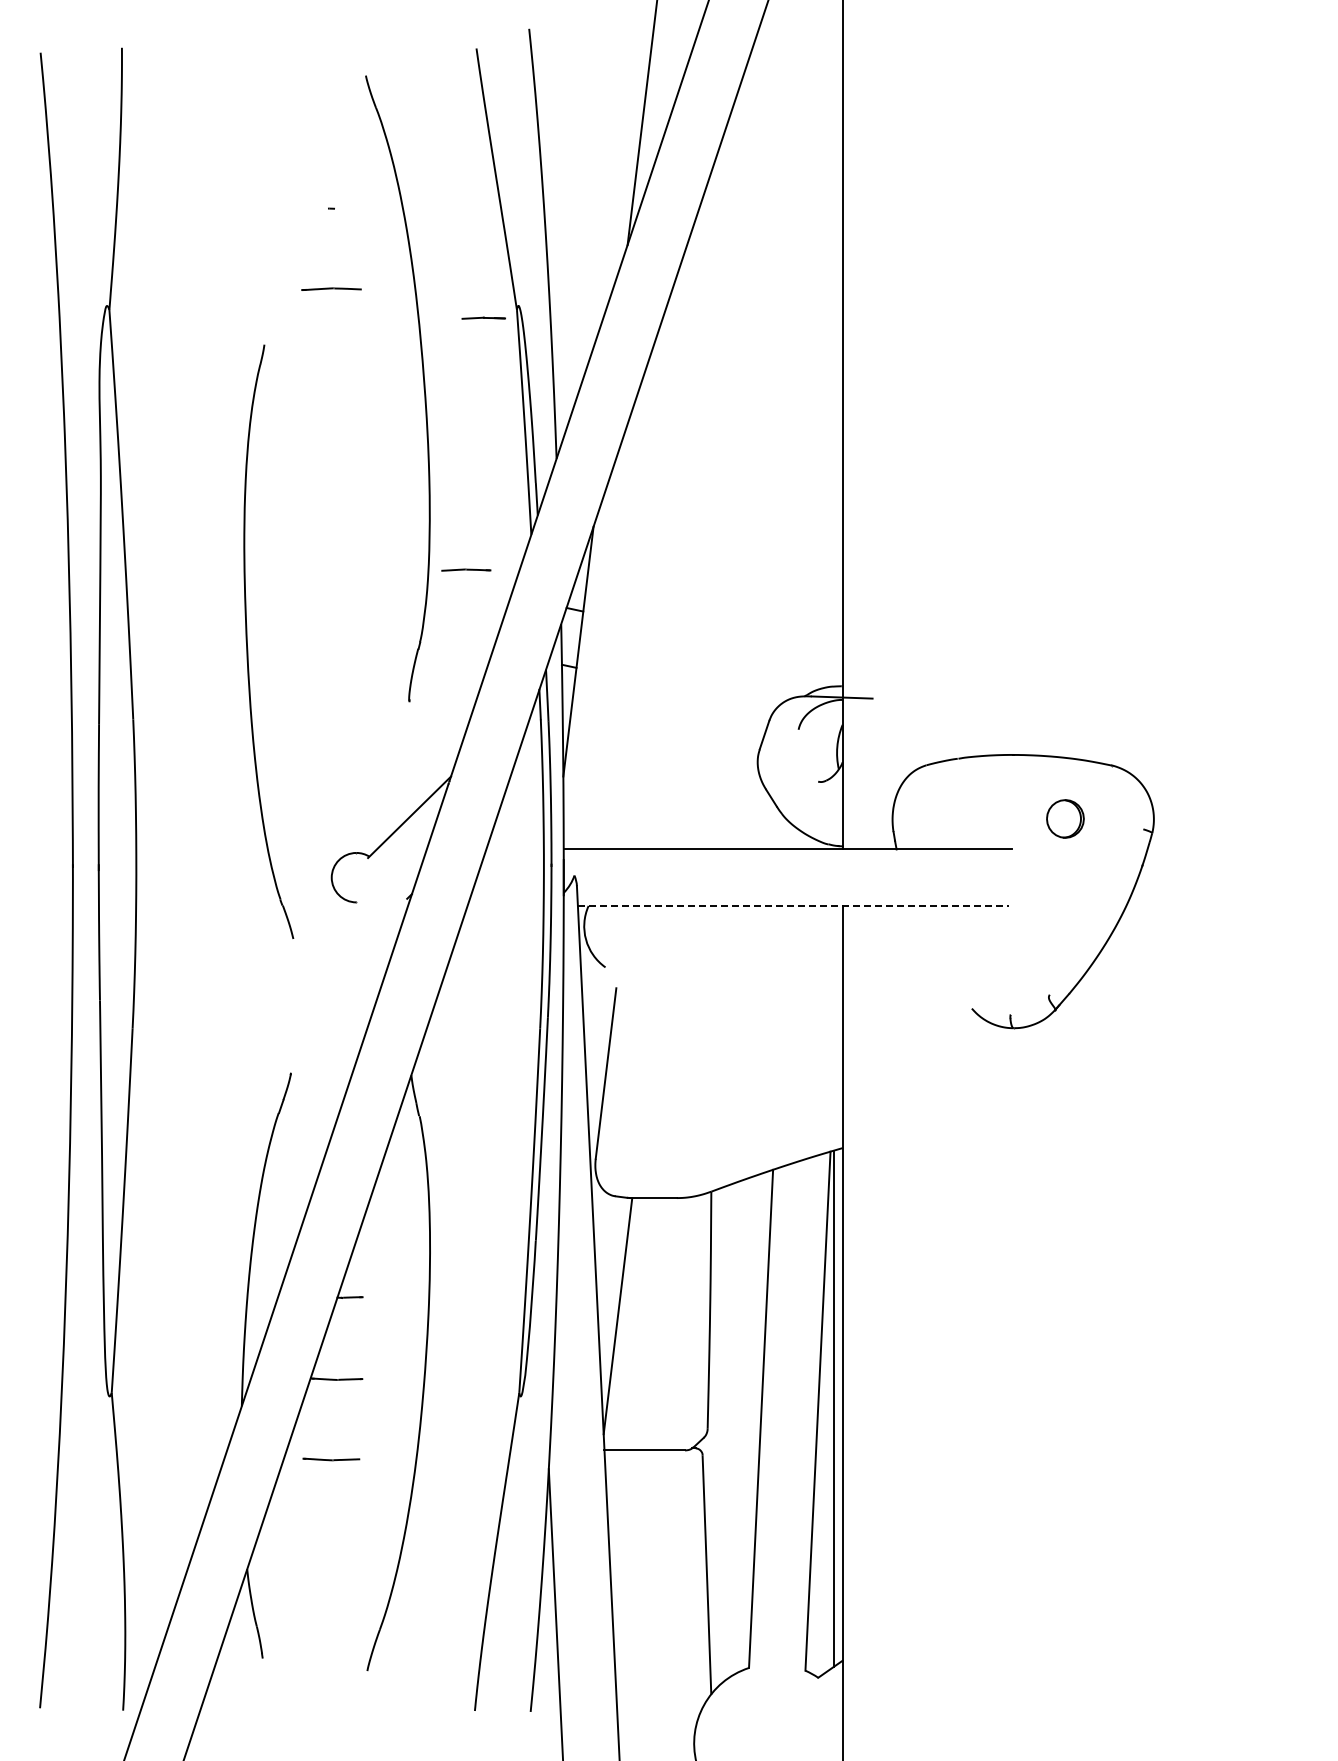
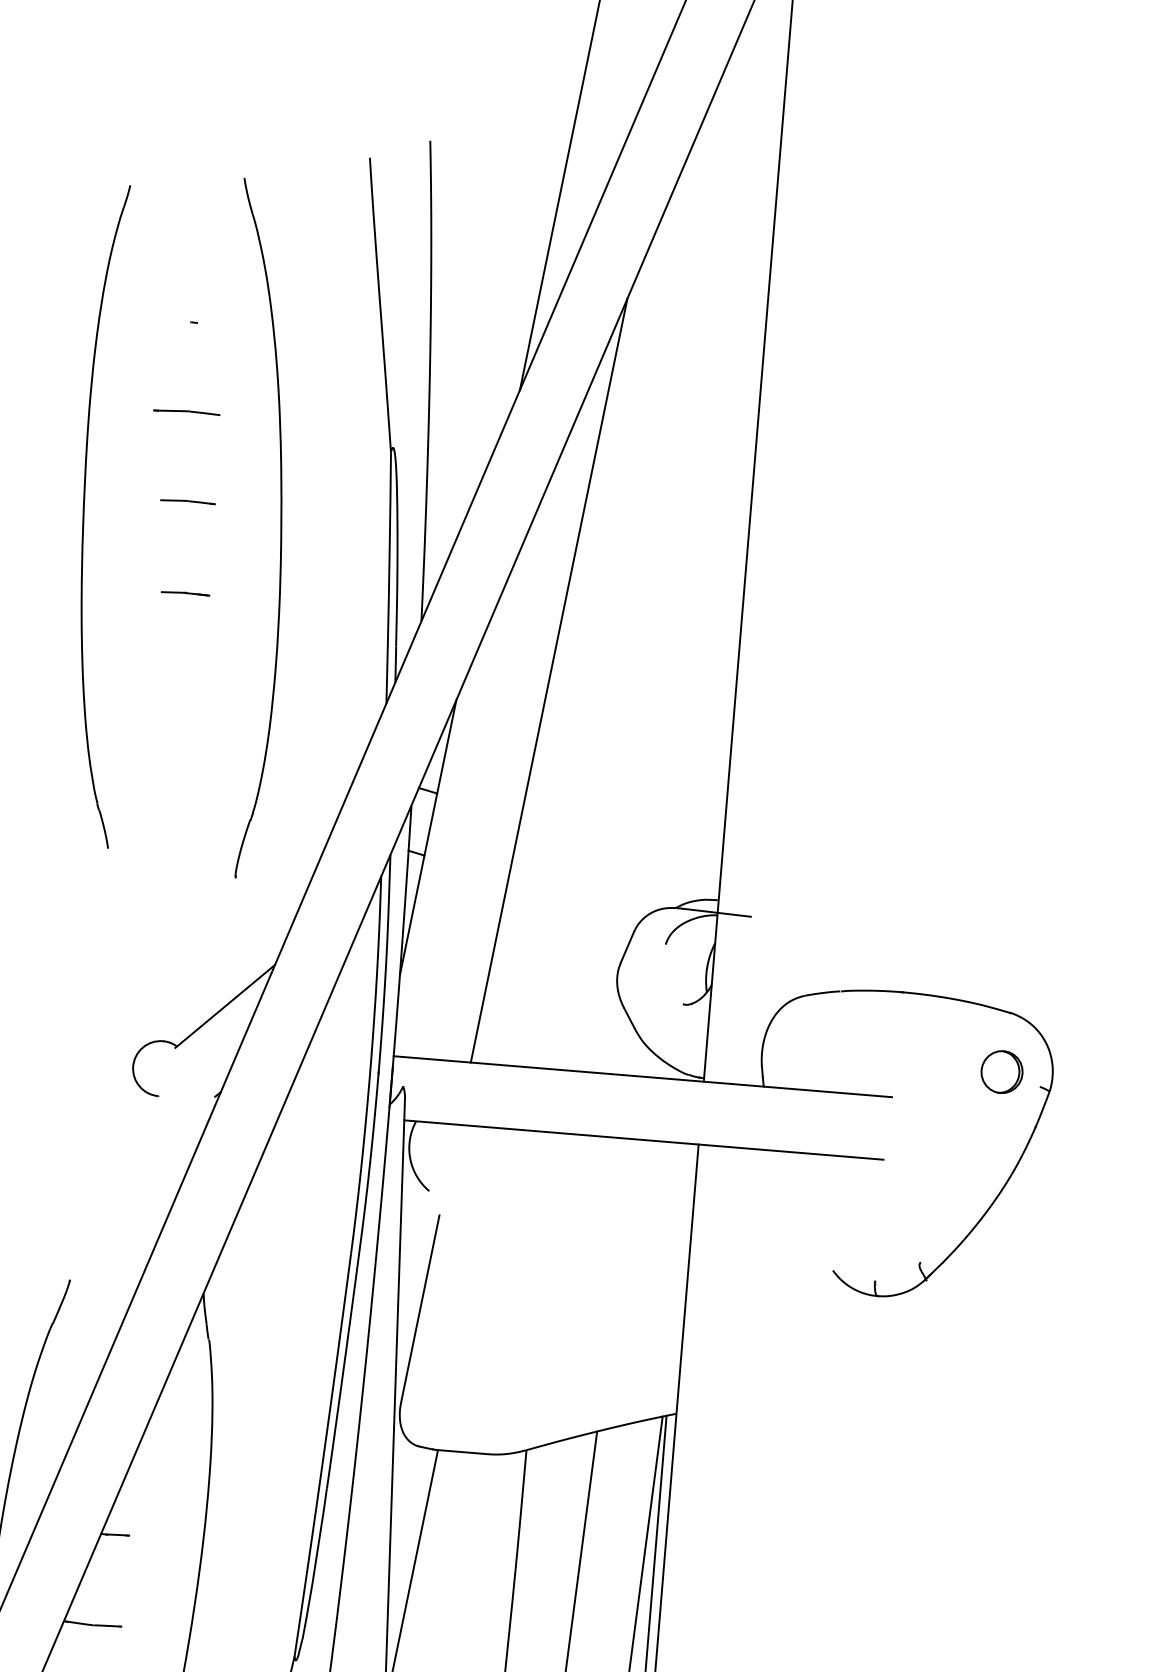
line: (483, 317) -> (185, 592), moved
line: (674, 502) -> (548, 680), added
line: (466, 569) -> (188, 501), moved
part: (247, 641) -> (84, 513), moved
part: (1065, 818) -> (1002, 1071), moved
line: (793, 905) -> (644, 1139), dashed -> solid

